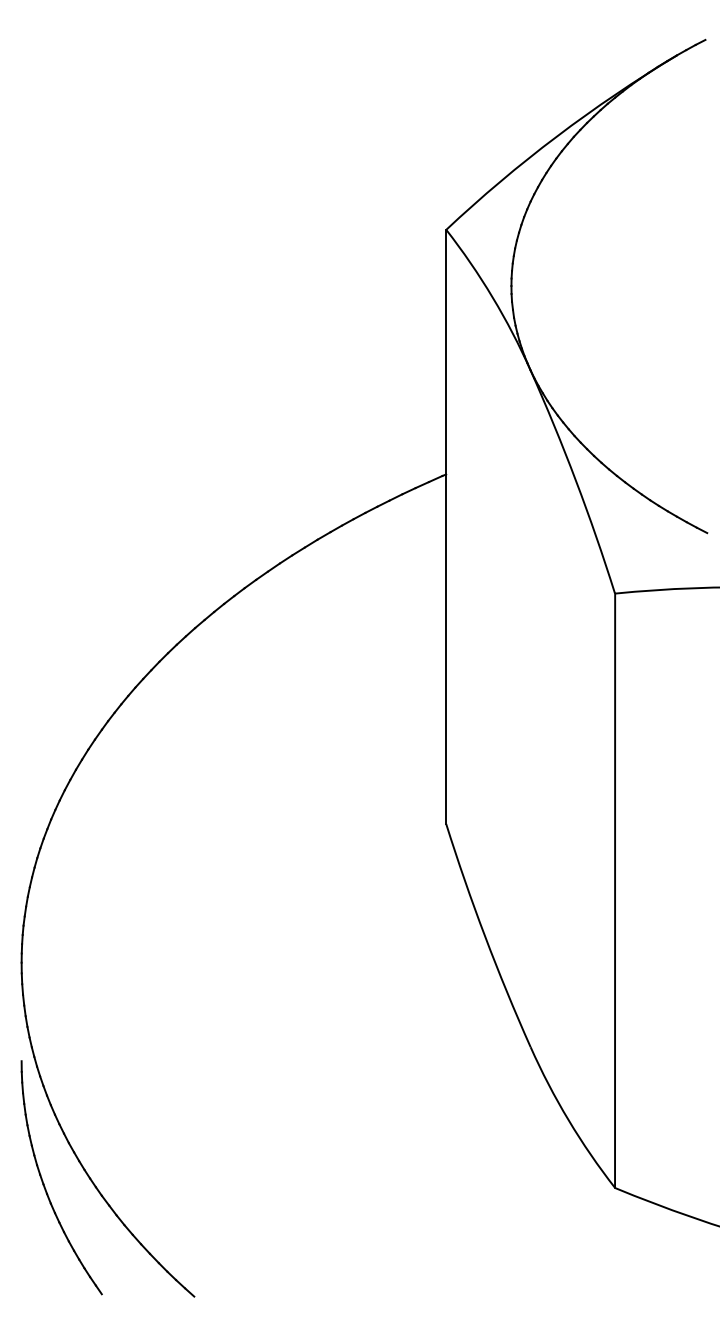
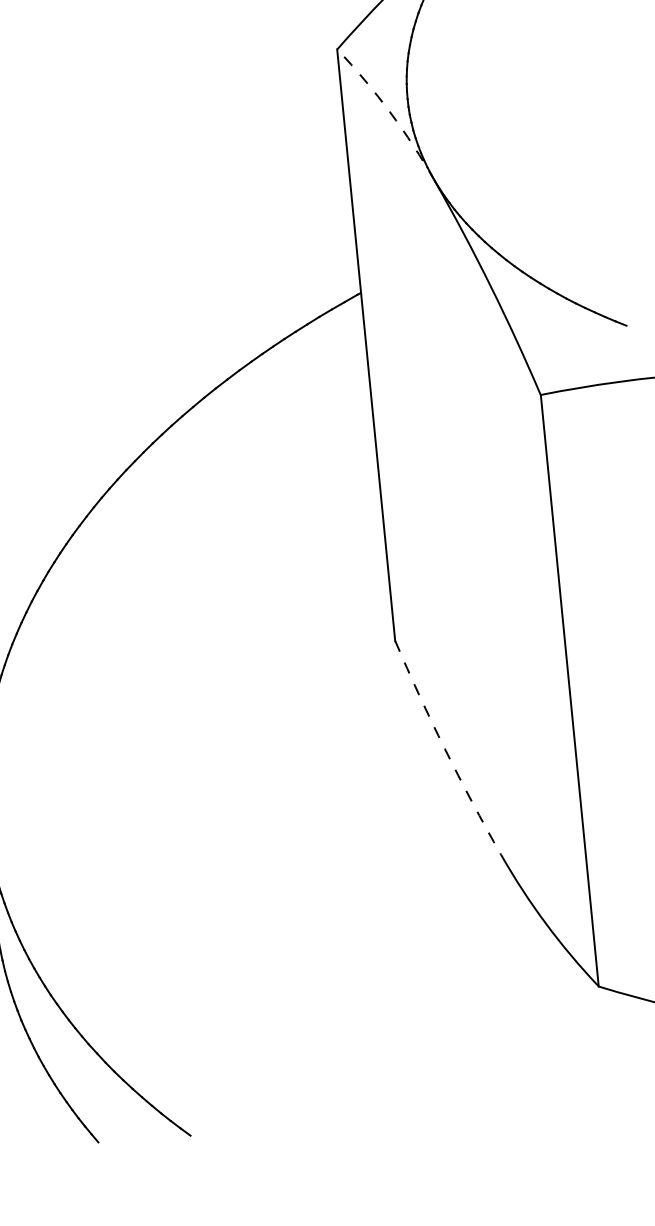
arc: (492, 297) -> (389, 112), solid -> dashed
arc: (485, 936) -> (445, 748), solid -> dashed

